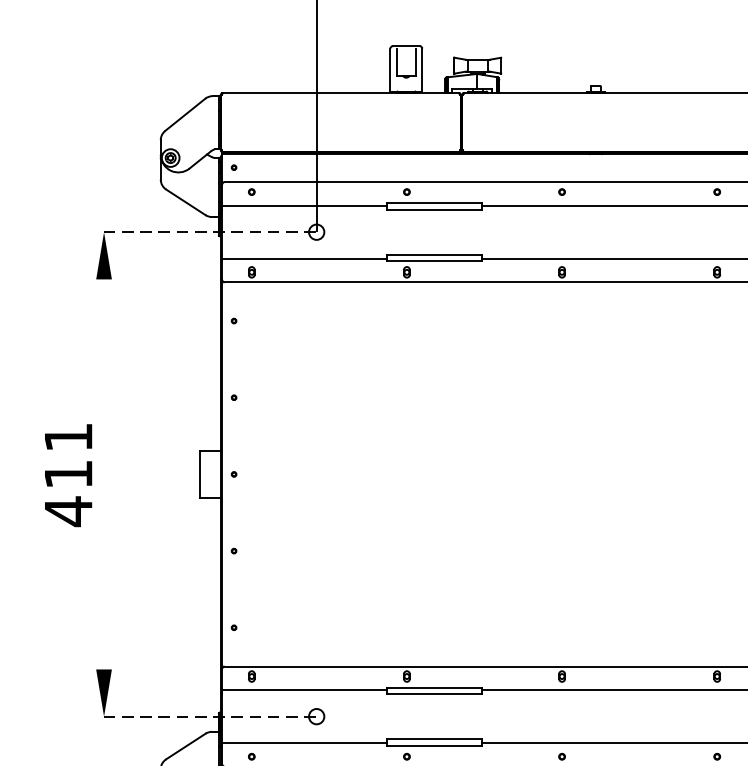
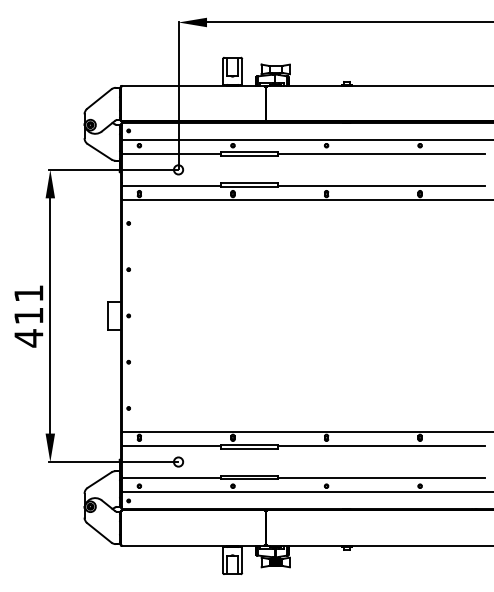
line: (208, 231) -> (113, 169), dashed -> solid
line: (104, 473) -> (50, 315), added
line: (208, 717) -> (113, 462), dashed -> solid

